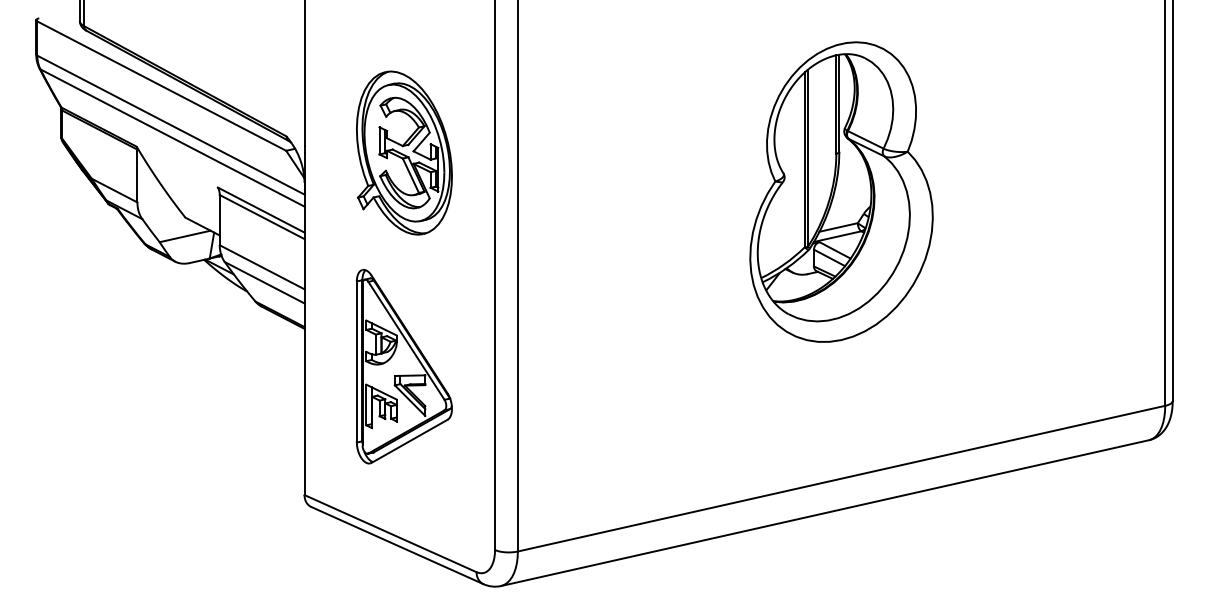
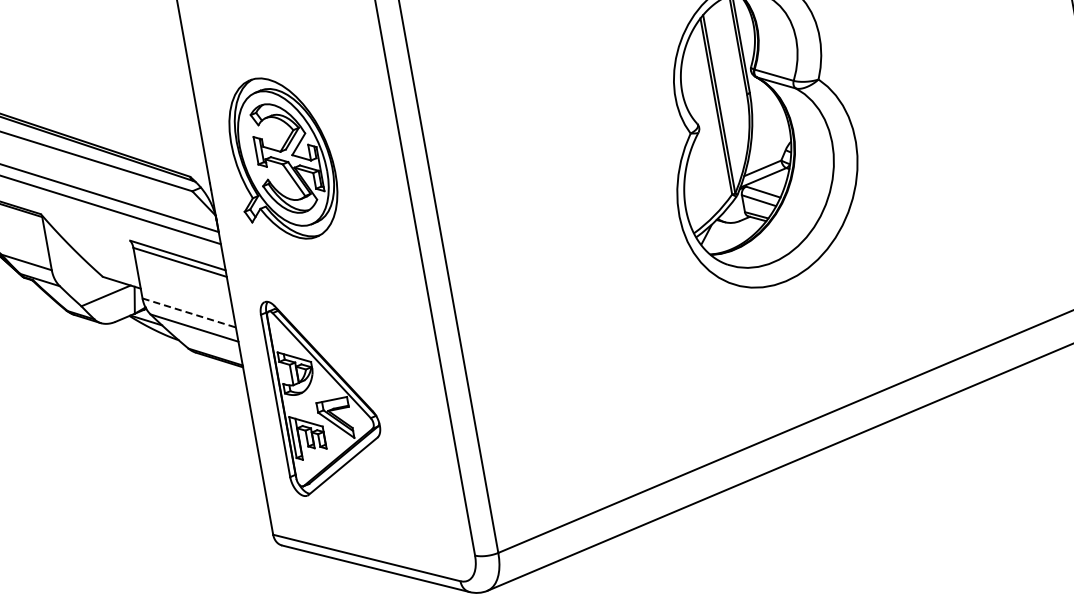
part: (404, 152) -> (283, 157), moved
line: (262, 267) -> (189, 313), solid -> dashed
part: (403, 366) -> (323, 392), moved

